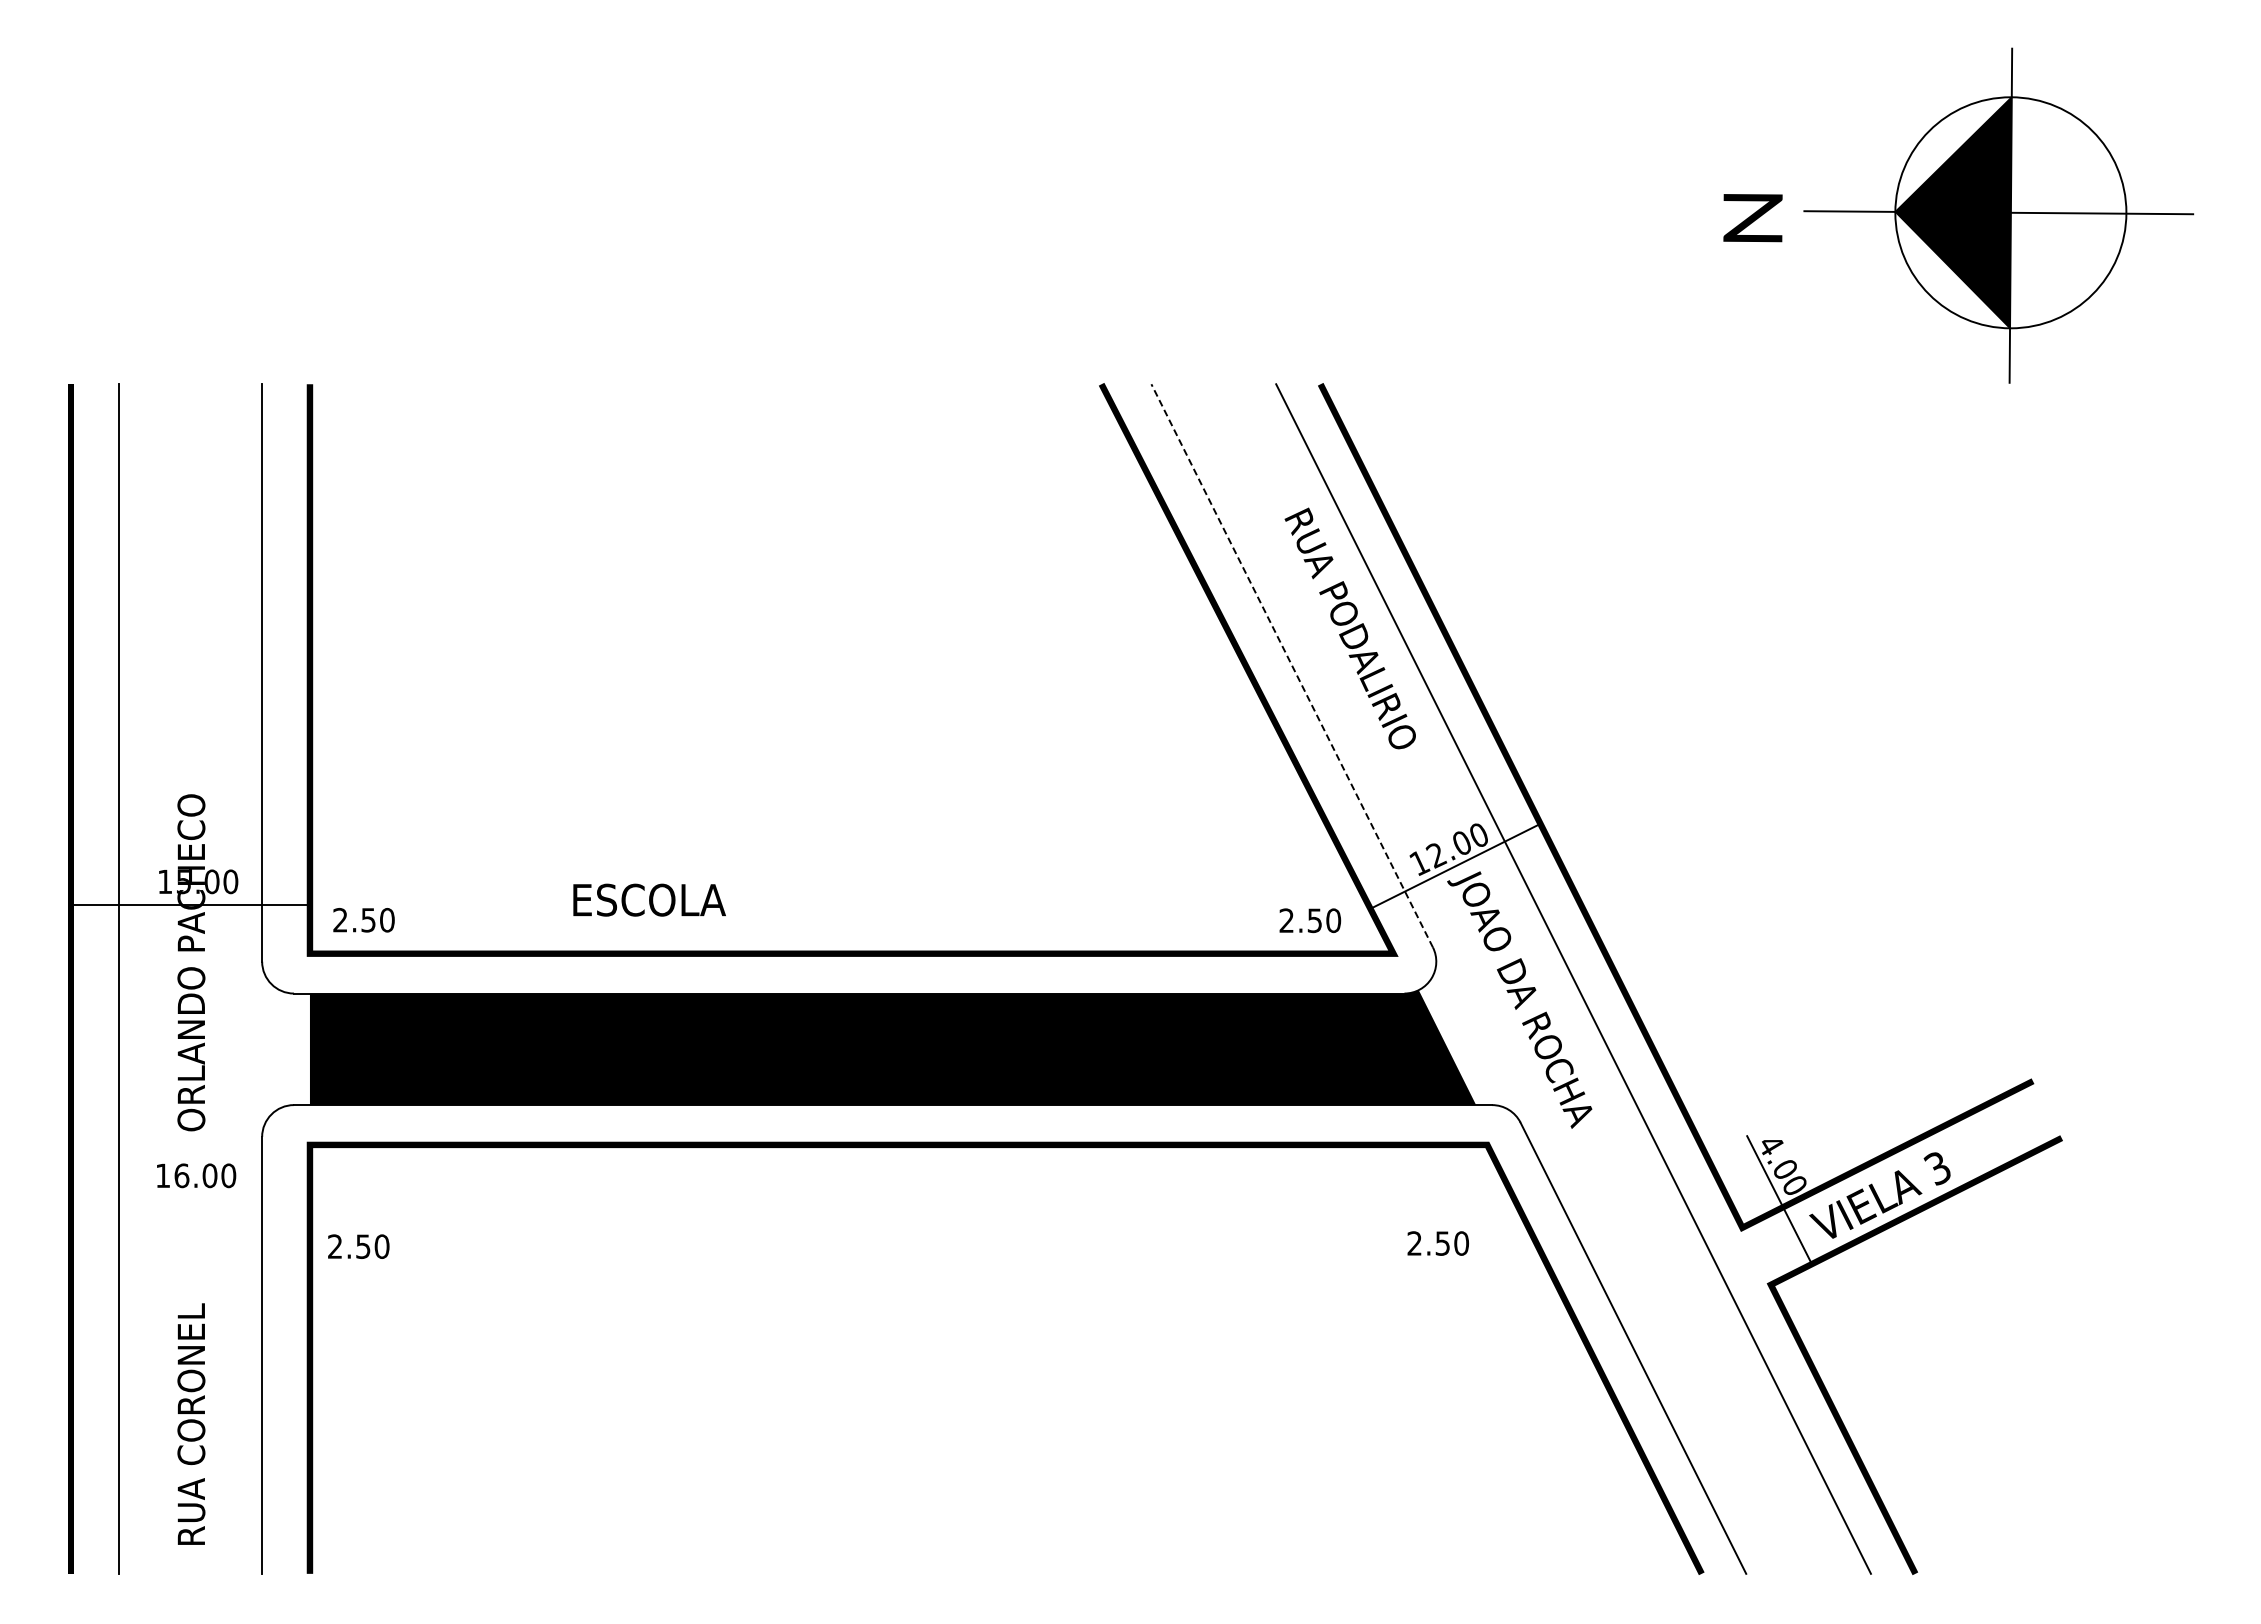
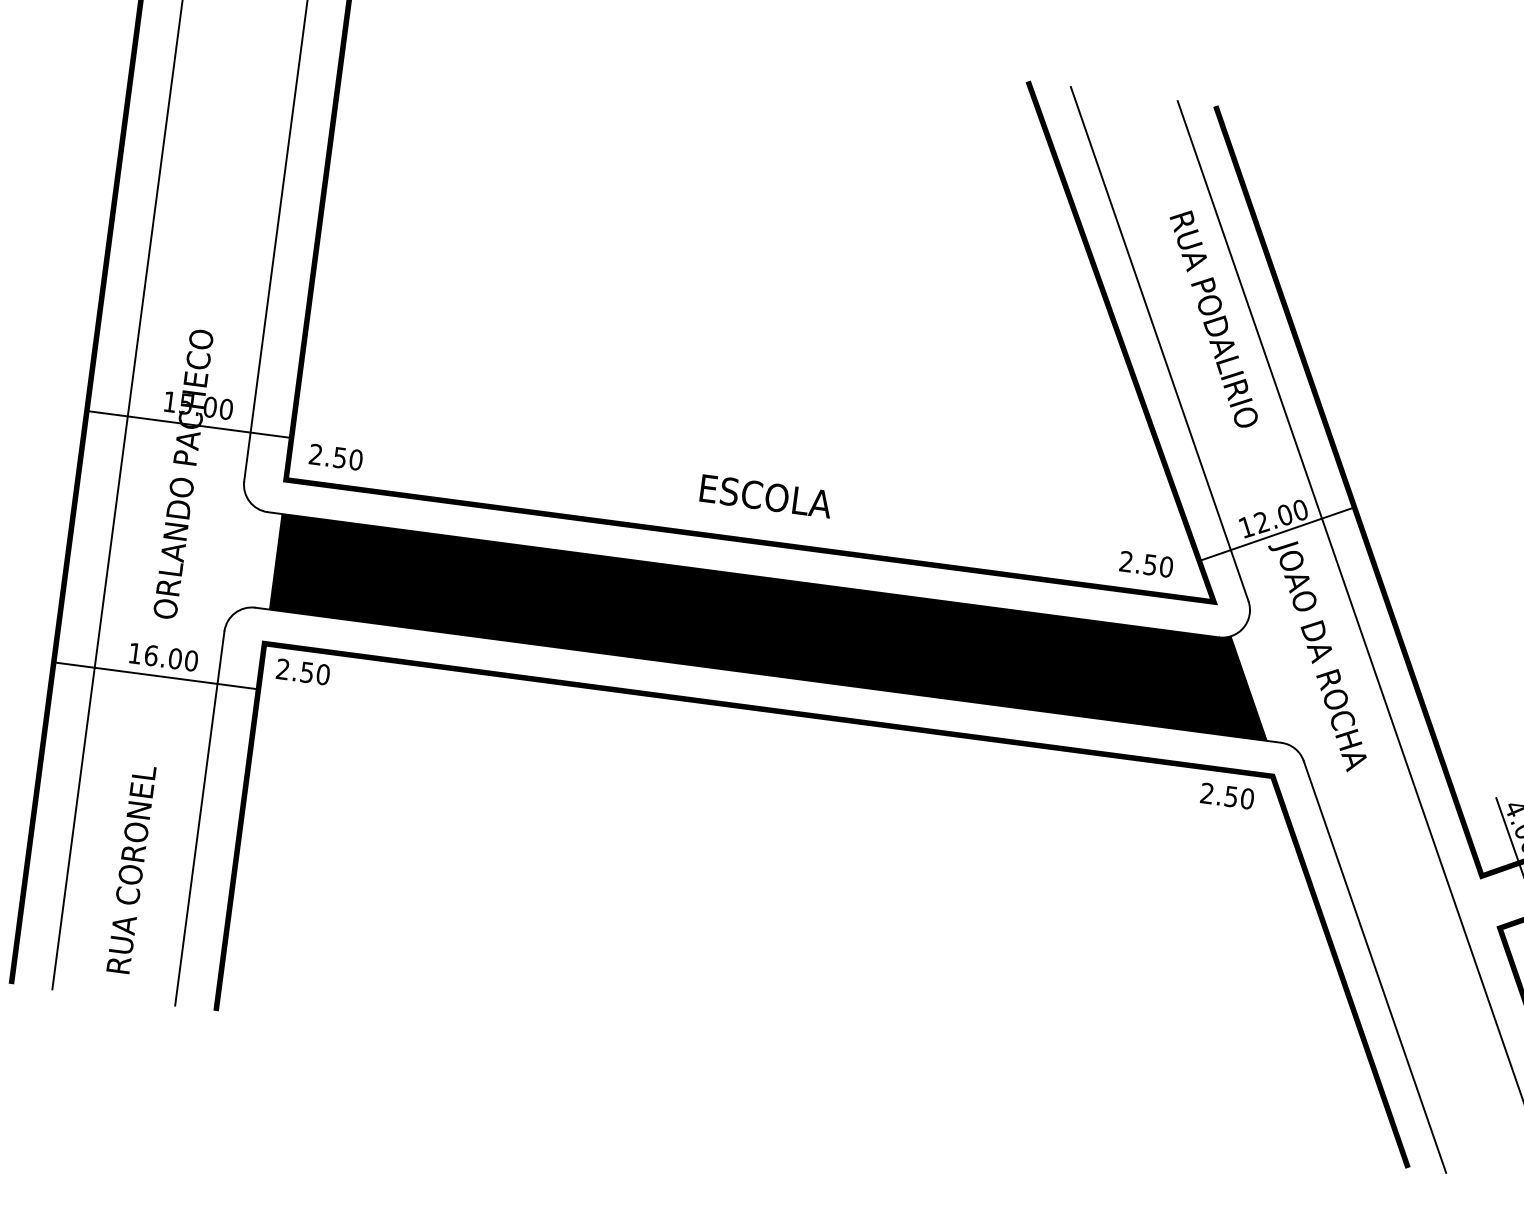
line: (1292, 665) -> (1159, 343), dashed -> solid
text: (649, 899) -> (766, 495), moved
line: (189, 1198) -> (155, 675), added
text: (1437, 1243) -> (1226, 796), moved
text: (358, 1246) -> (303, 671), moved

